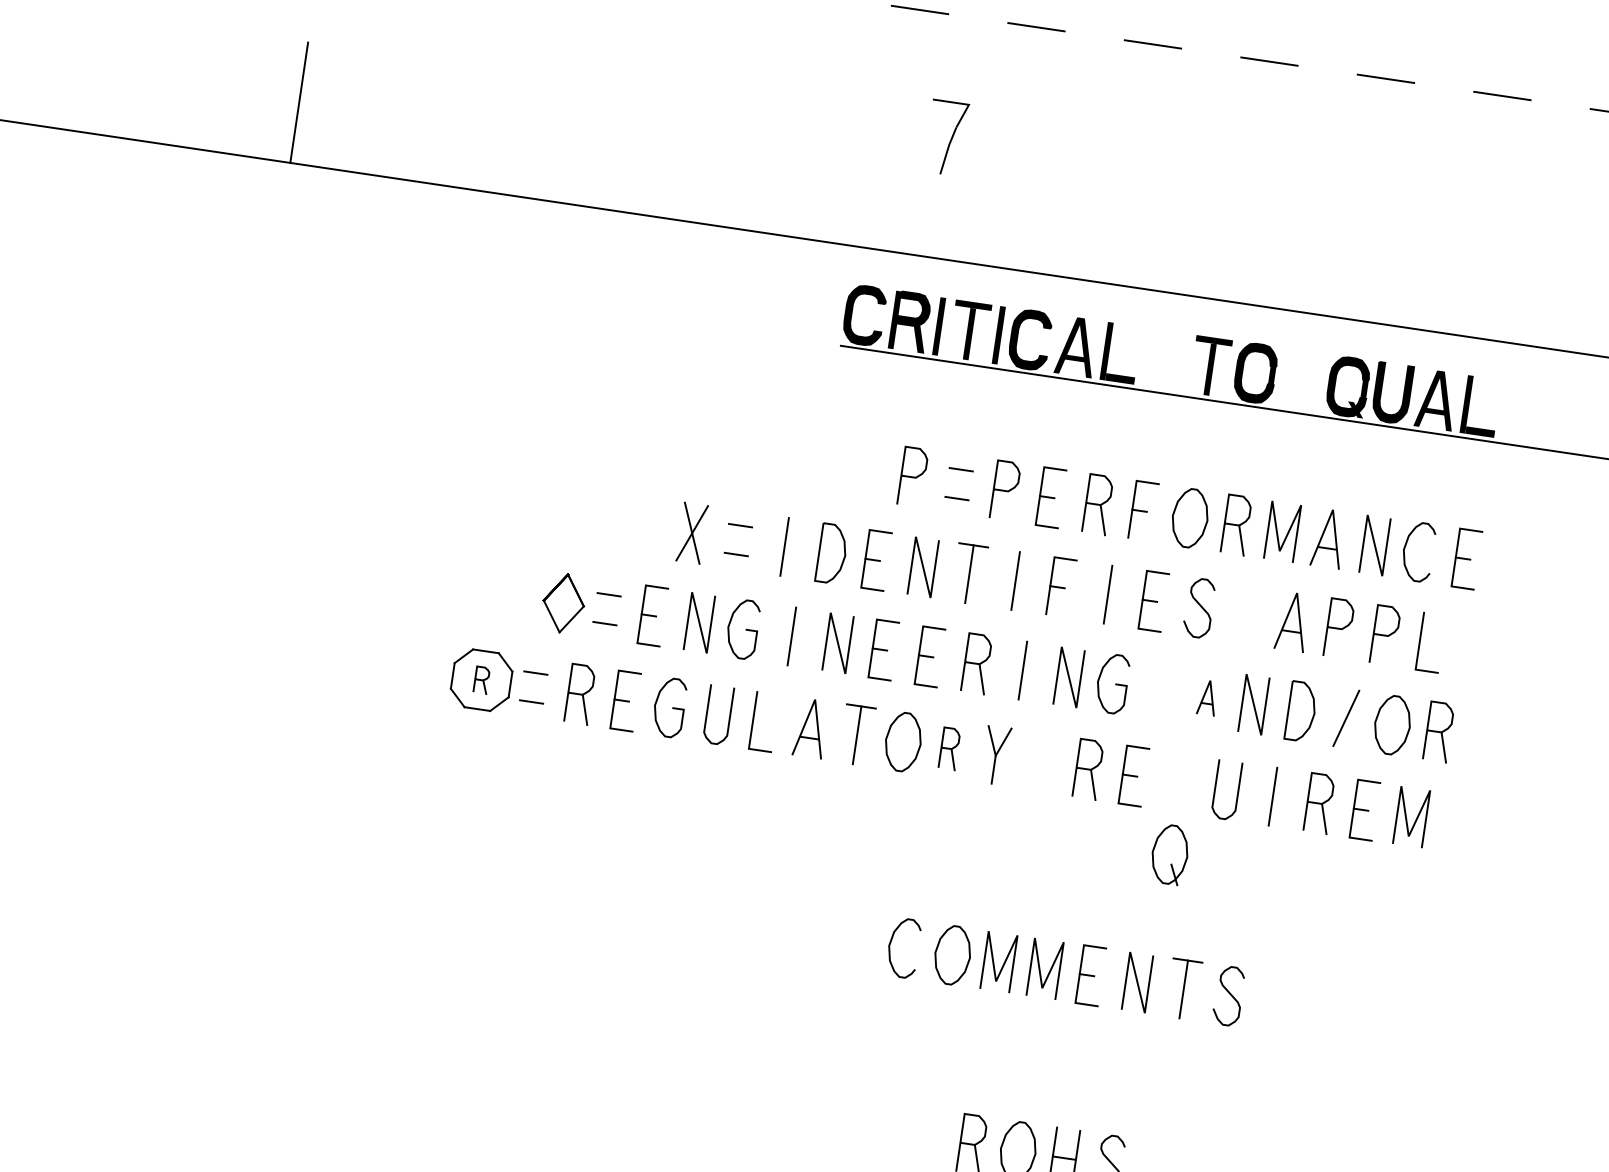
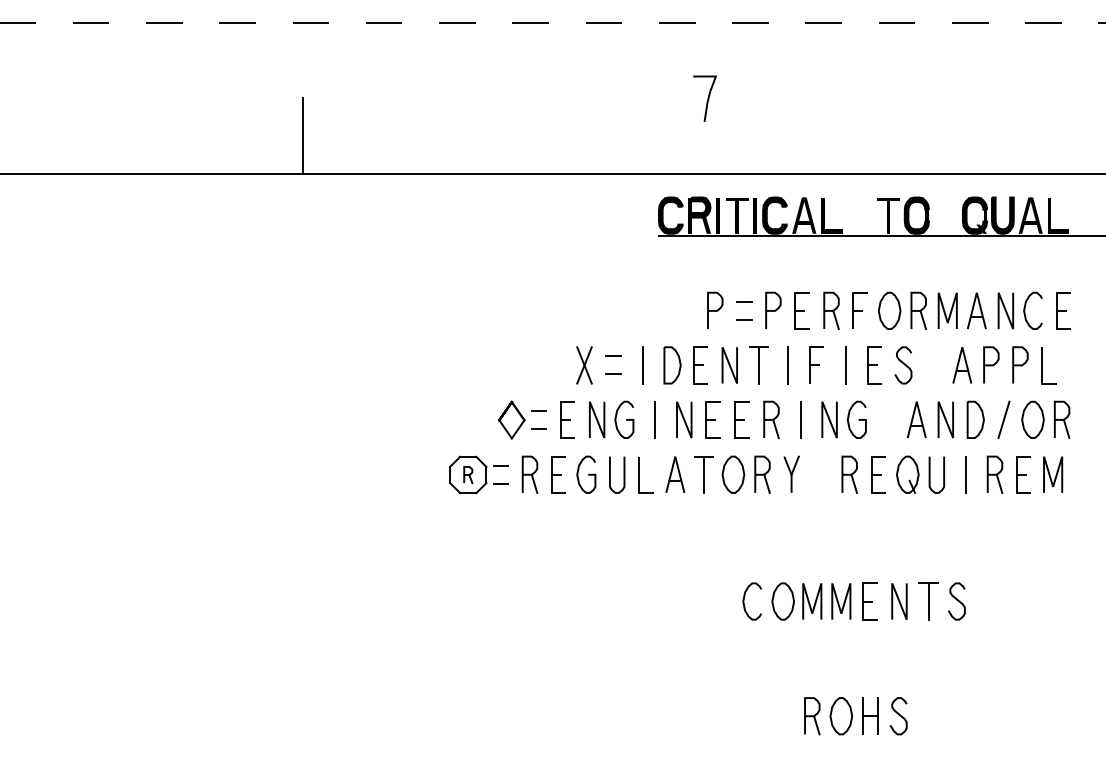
part: (1207, 697) -> (916, 419), size x1.67
part: (949, 748) -> (762, 474), size x1.43
part: (1169, 854) -> (907, 474), moved

